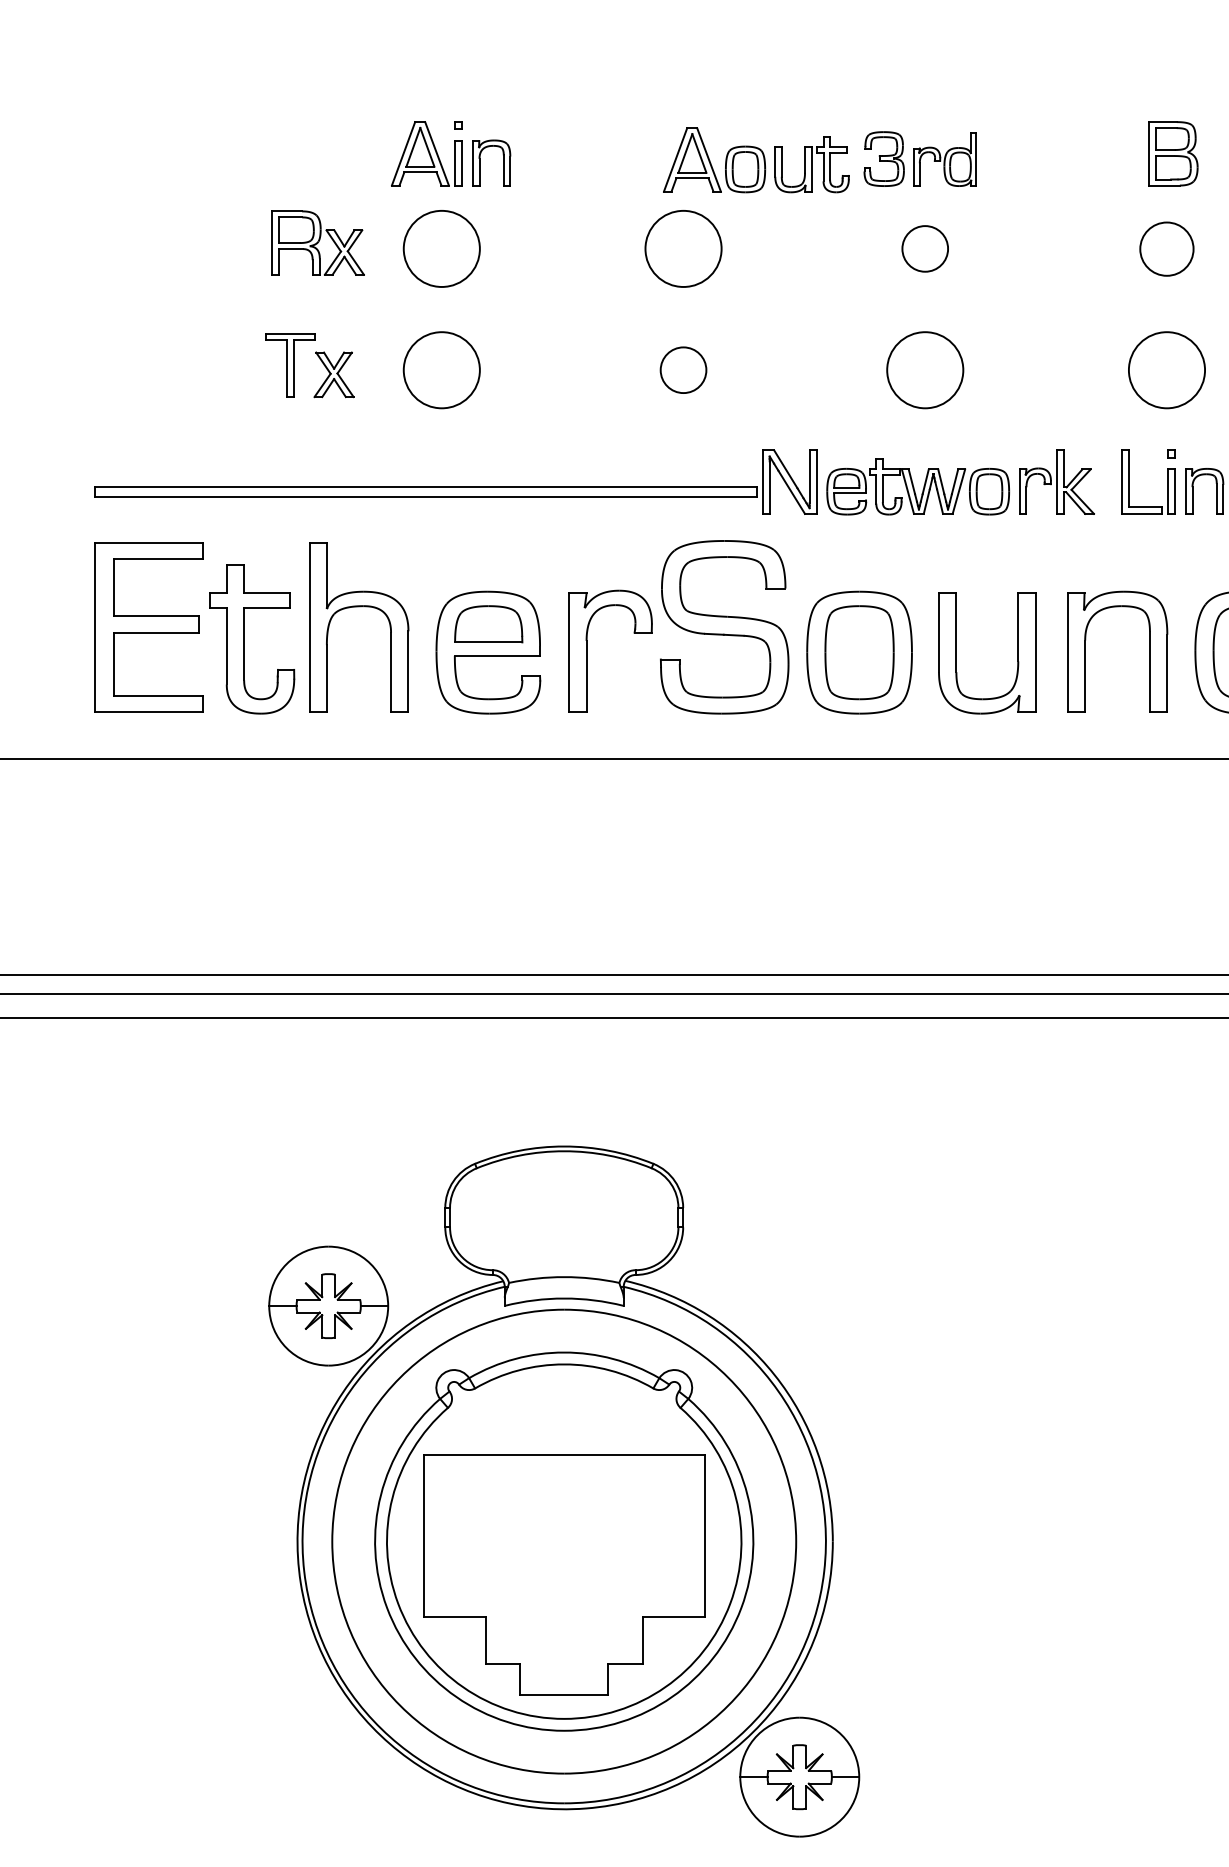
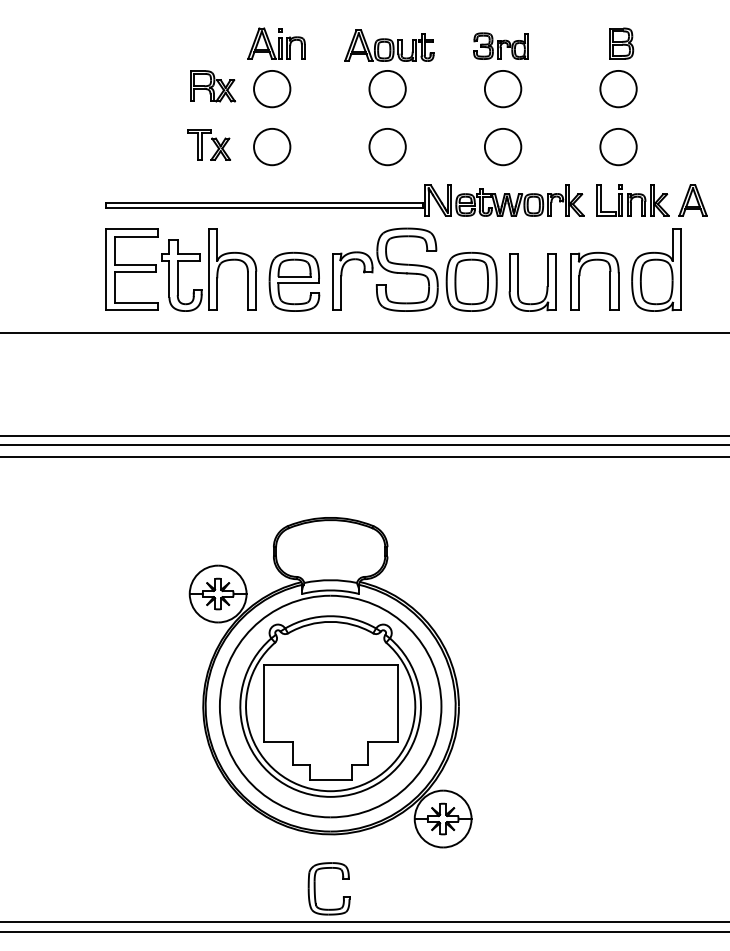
part: (756, 159) -> (389, 45), moved
circle: (923, 247) -> (502, 88), size x1.67
circle: (1166, 249) -> (618, 89), size x1.43
circle: (683, 369) -> (387, 146), size x1.67

